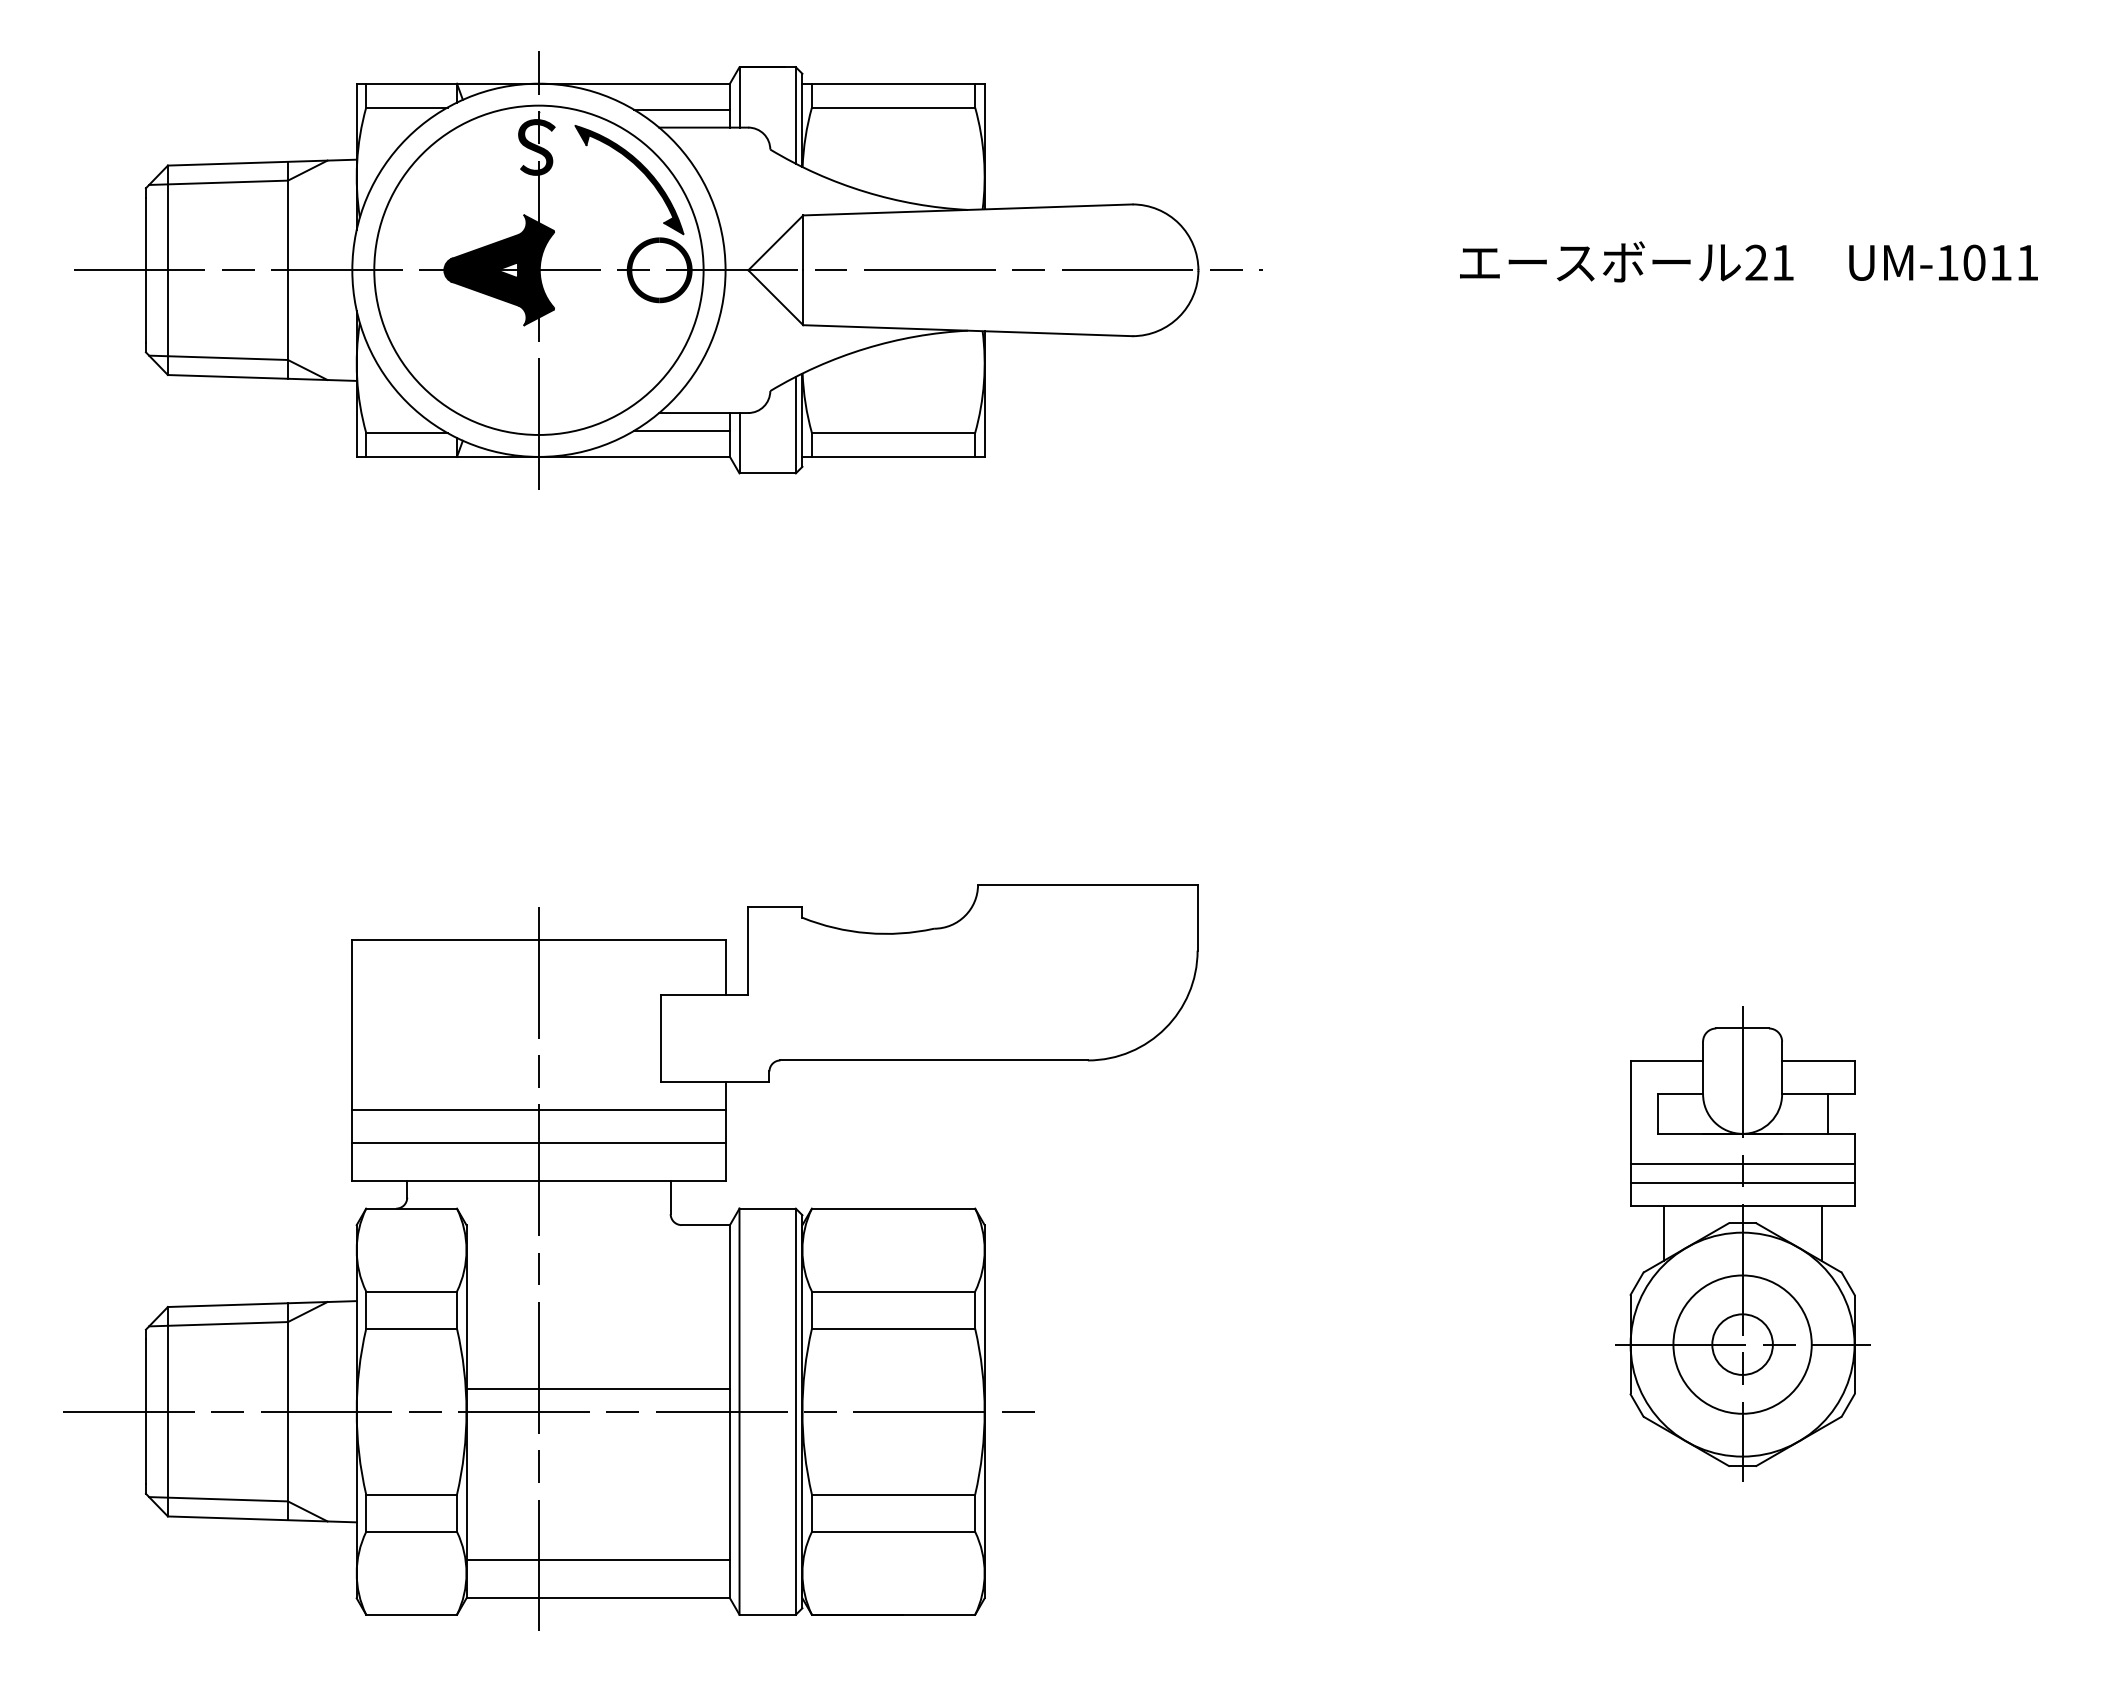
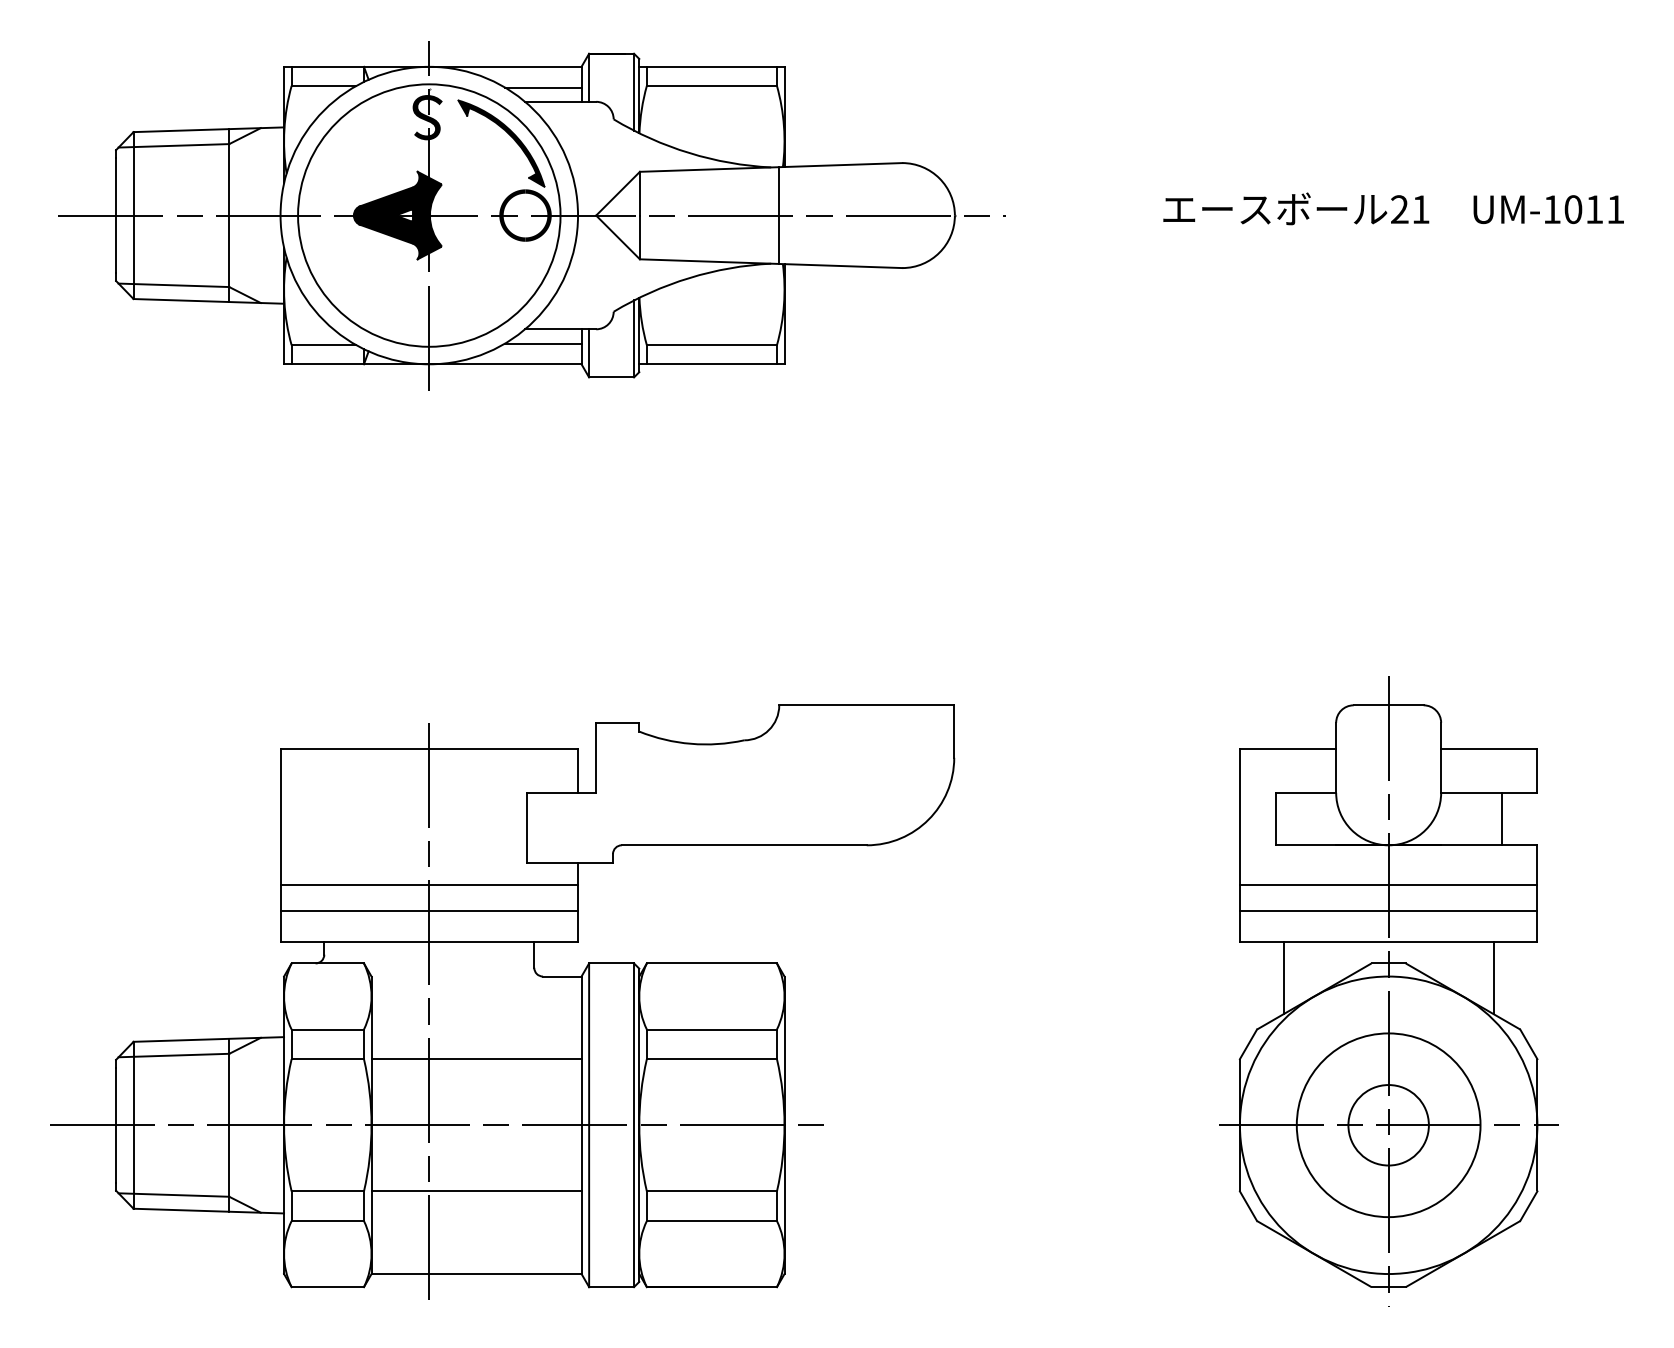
line: (978, 270) -> (779, 215), added
part: (1742, 1243) -> (1388, 991), size x1.67
line: (597, 1388) -> (475, 1058), moved
line: (597, 1559) -> (475, 1191), moved

